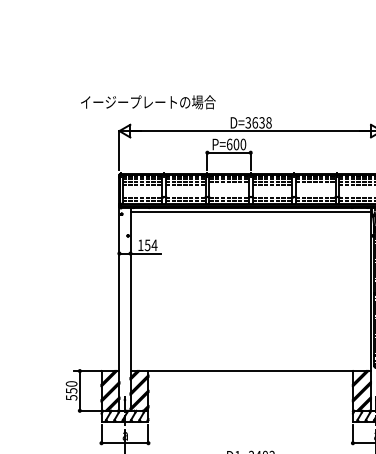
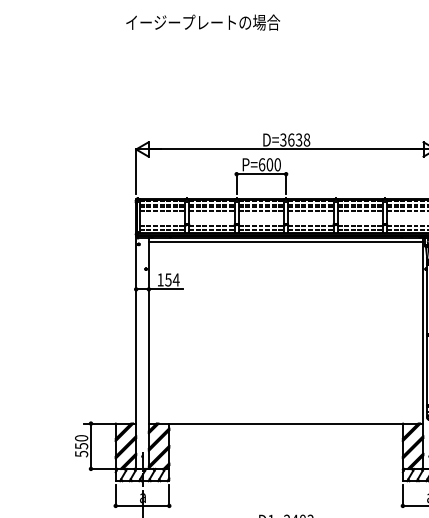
text: (147, 102) -> (202, 22), moved
line: (229, 184) -> (261, 210), added
line: (315, 184) -> (360, 210), added

